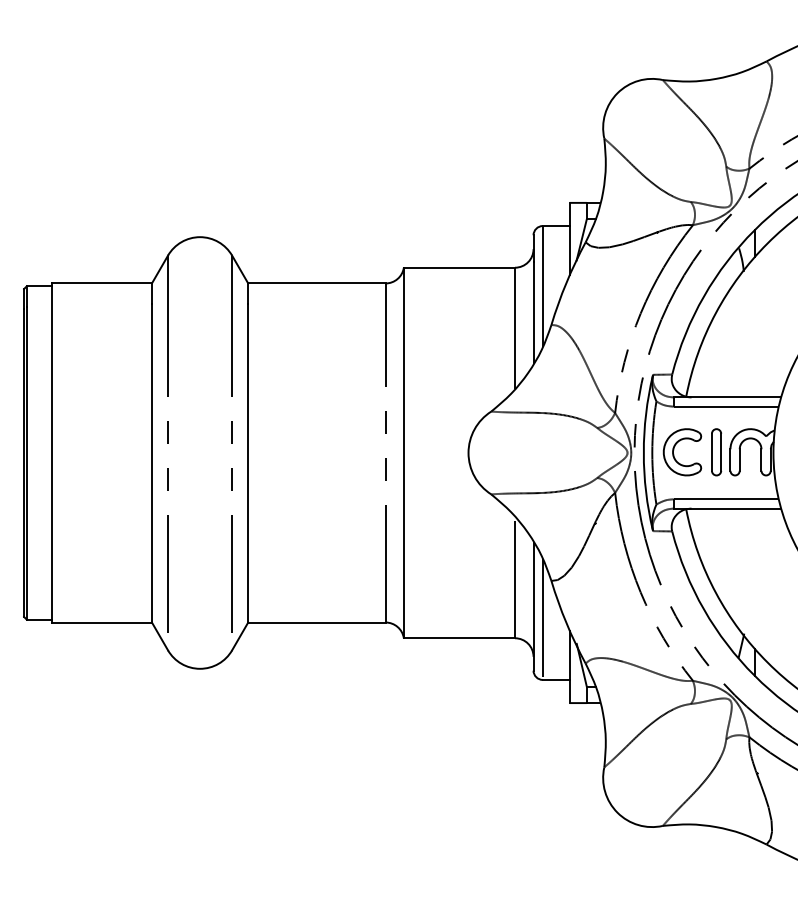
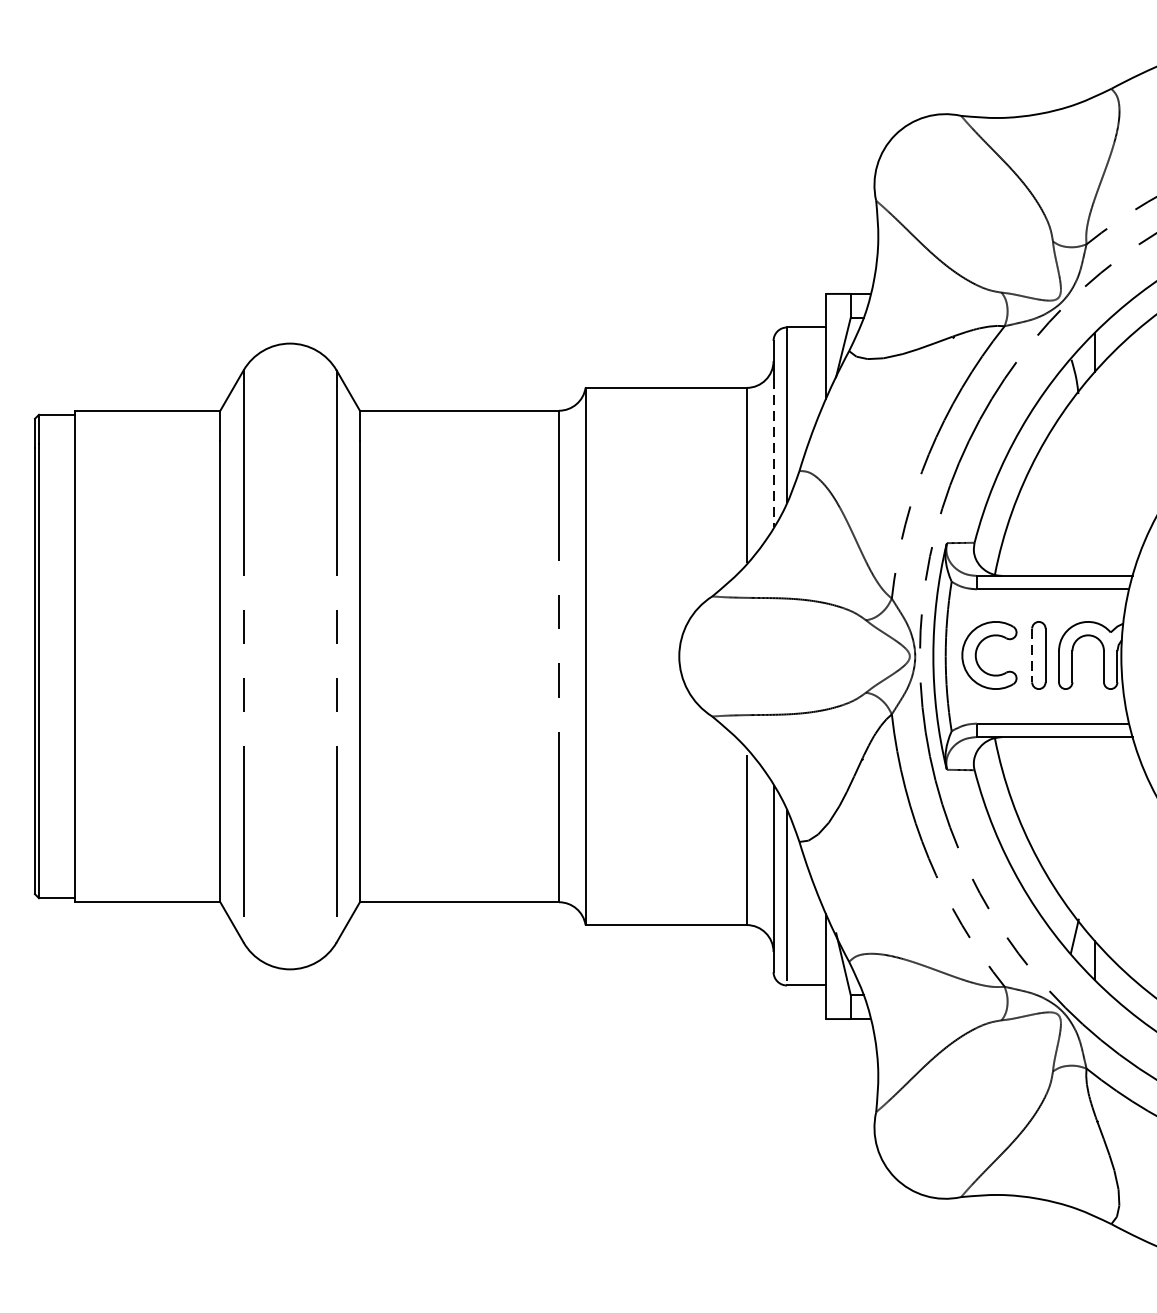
line: (533, 312) -> (773, 452), solid -> dashed
line: (711, 452) -> (1031, 655), solid -> dashed

